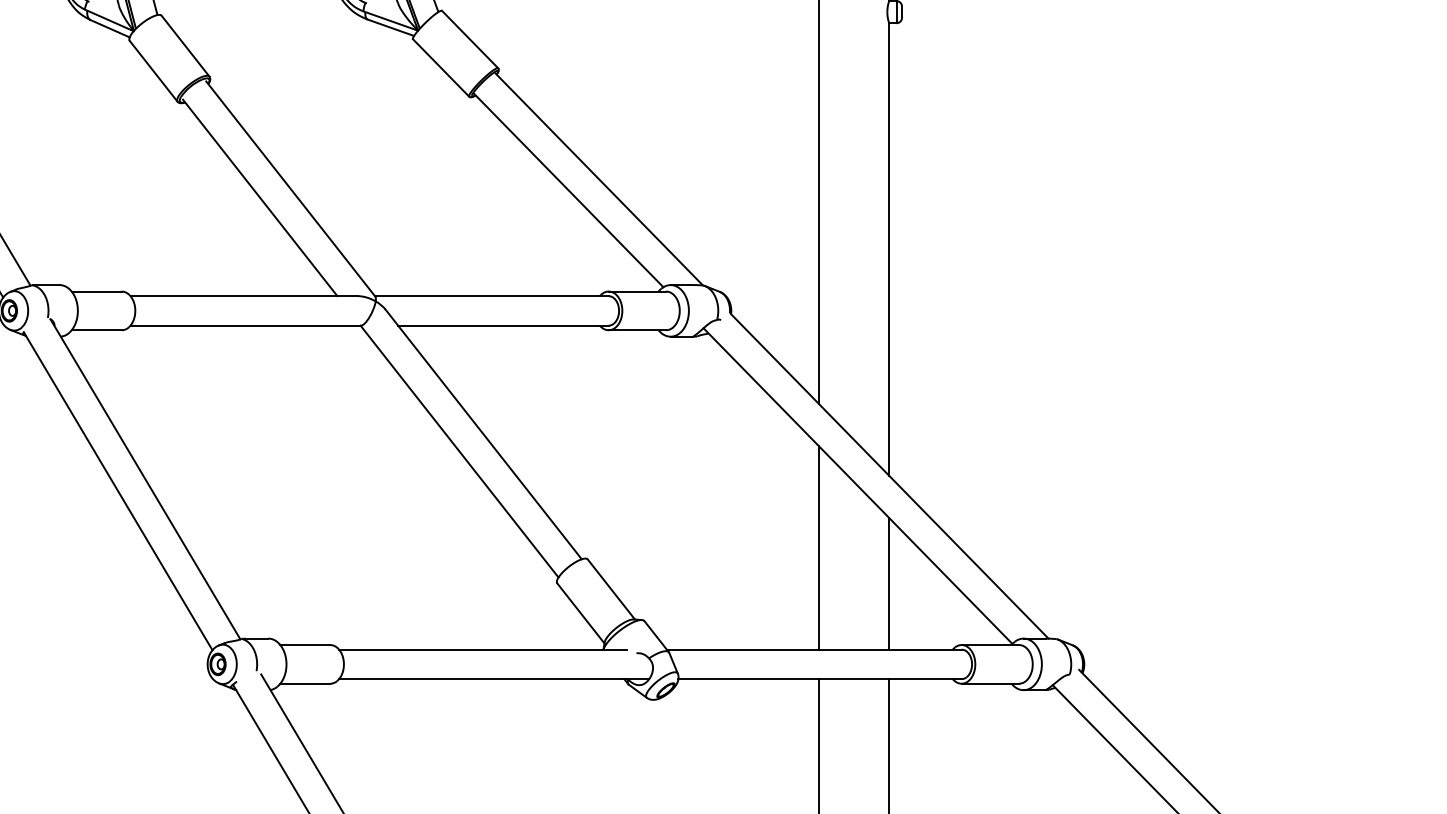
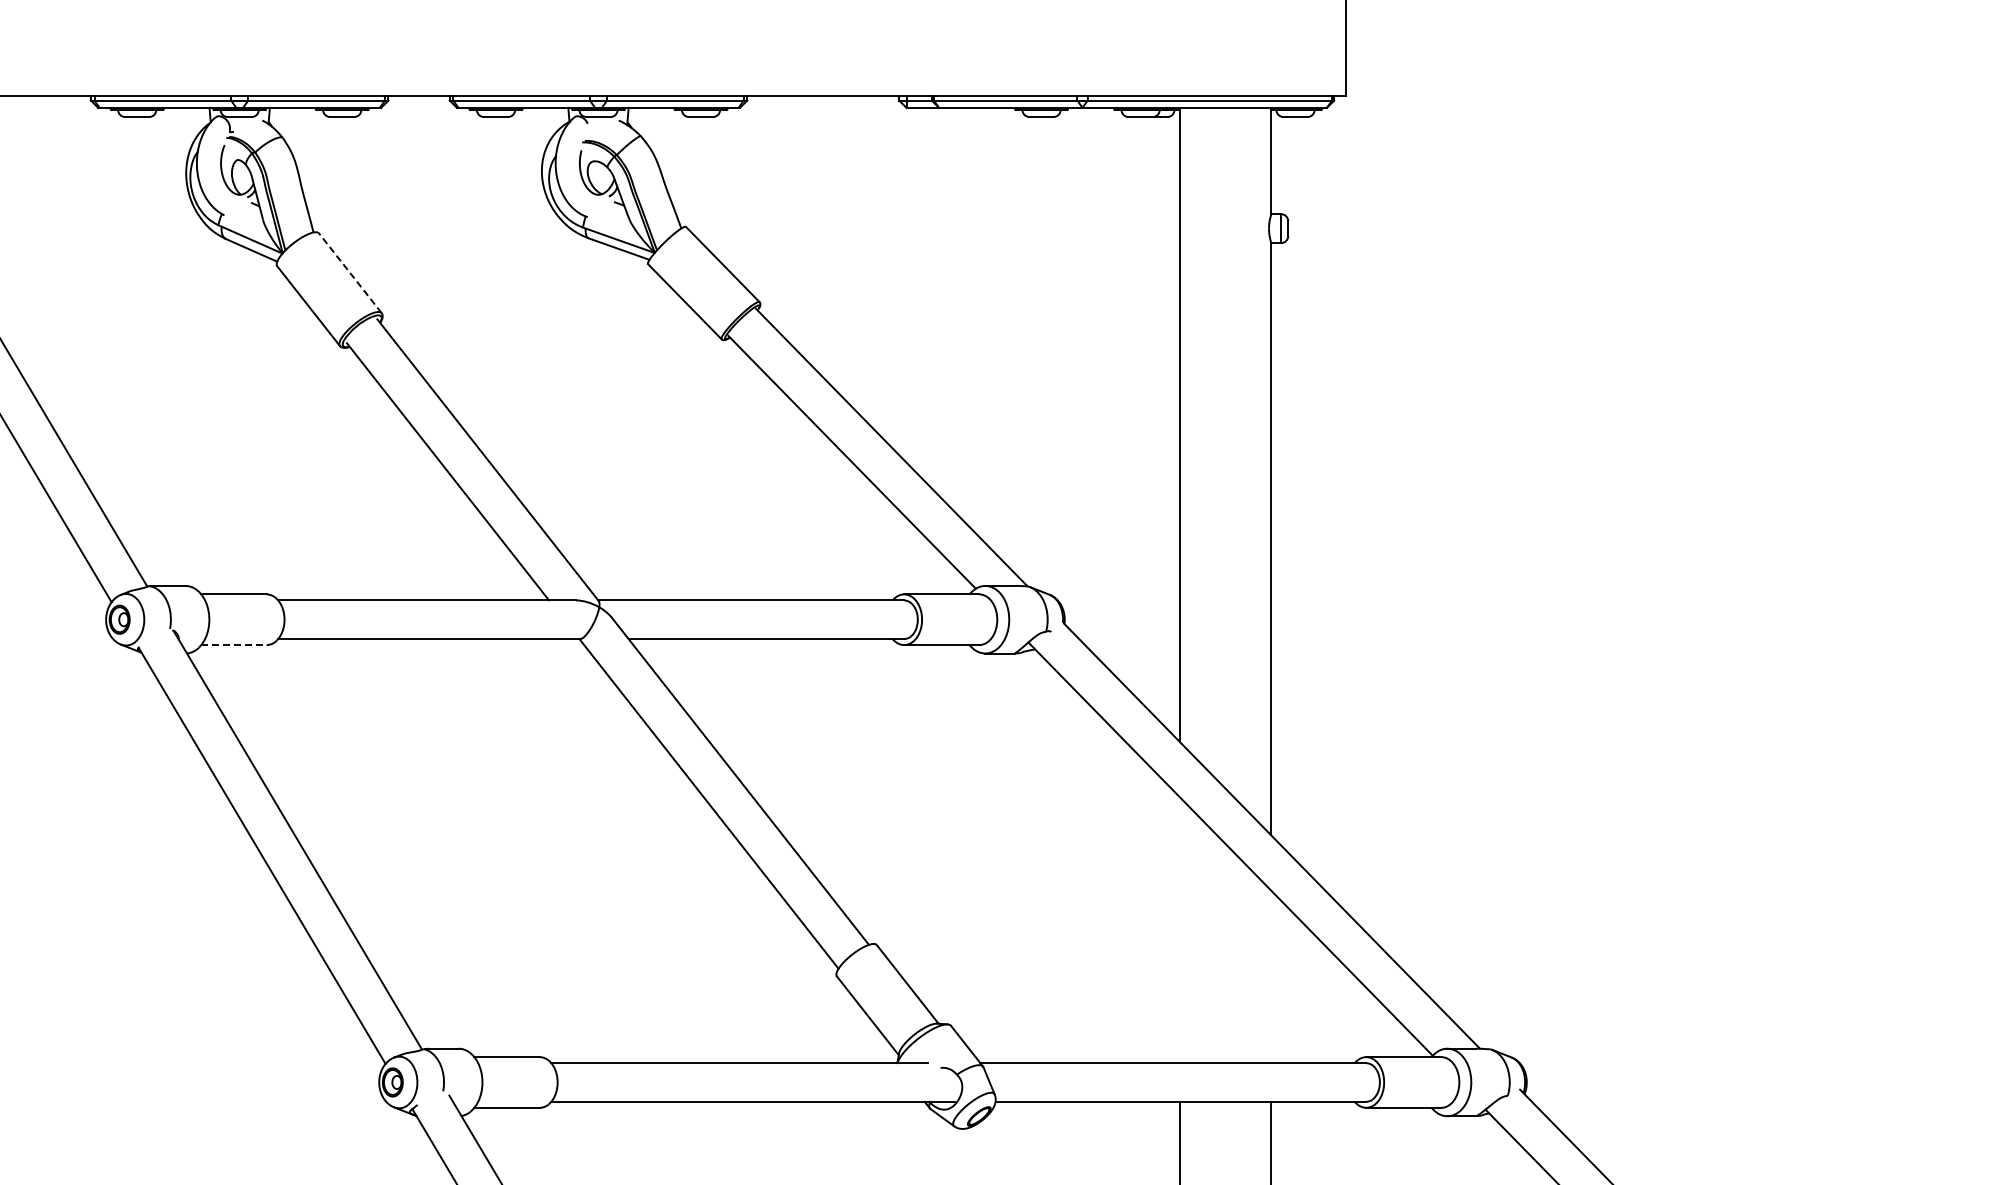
line: (185, 46) -> (350, 273), solid -> dashed
line: (96, 330) -> (233, 645), solid -> dashed
line: (818, 547) -> (1179, 929), removed
line: (889, 583) -> (1271, 976), removed

